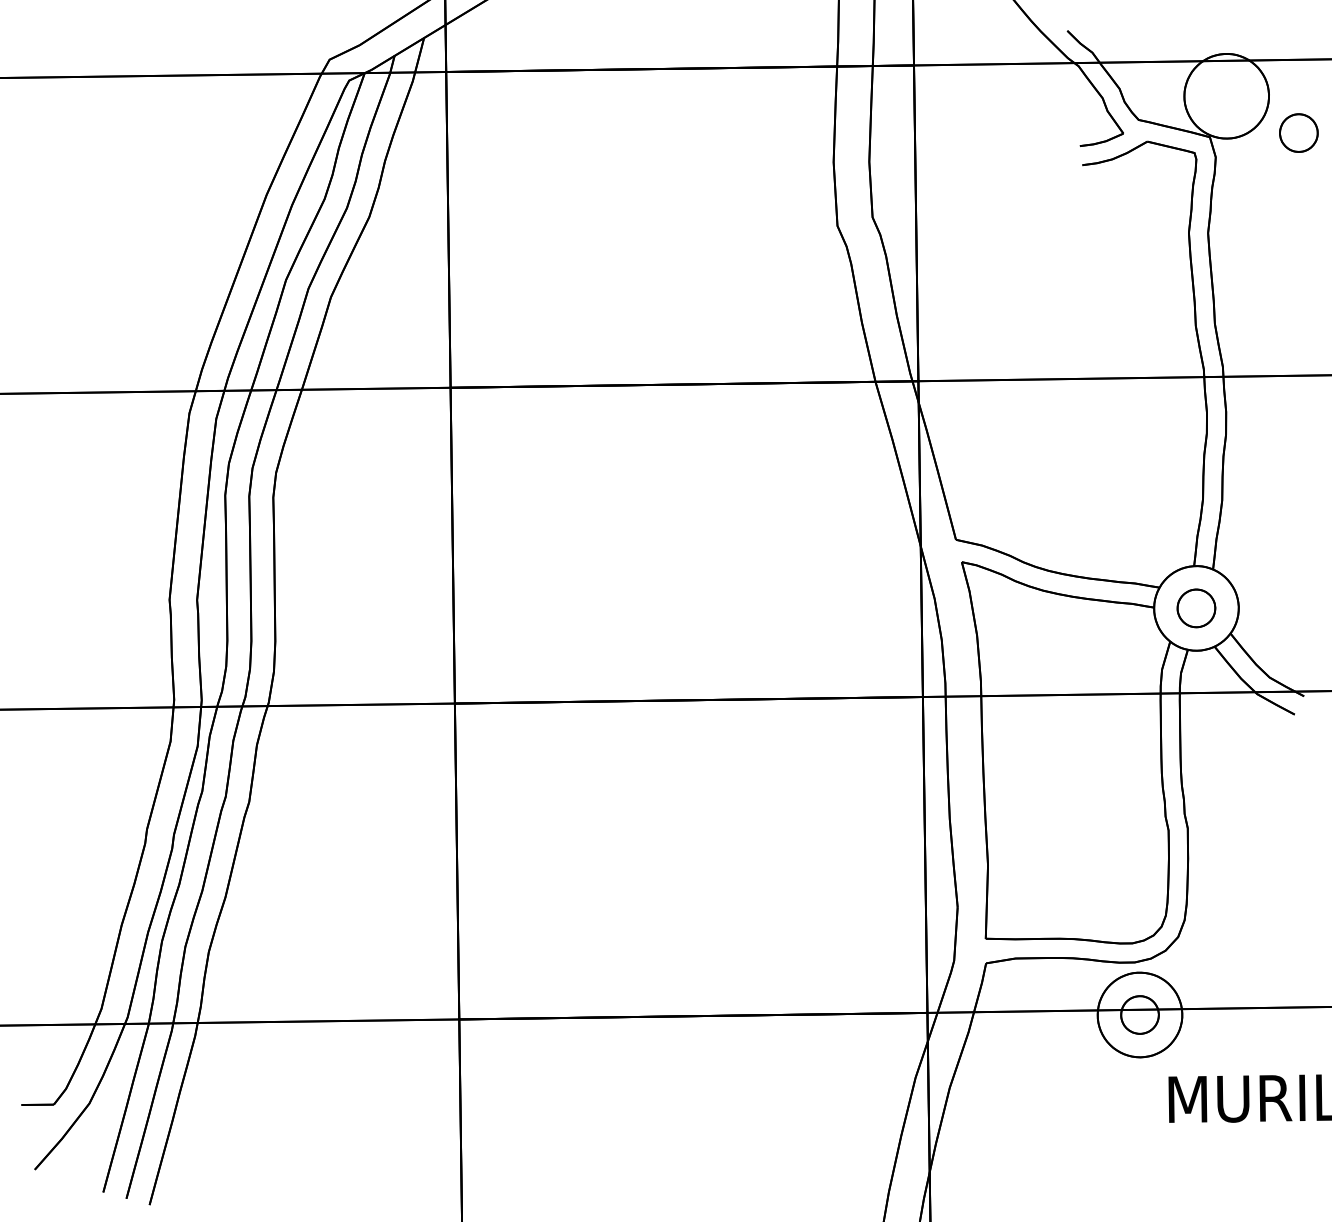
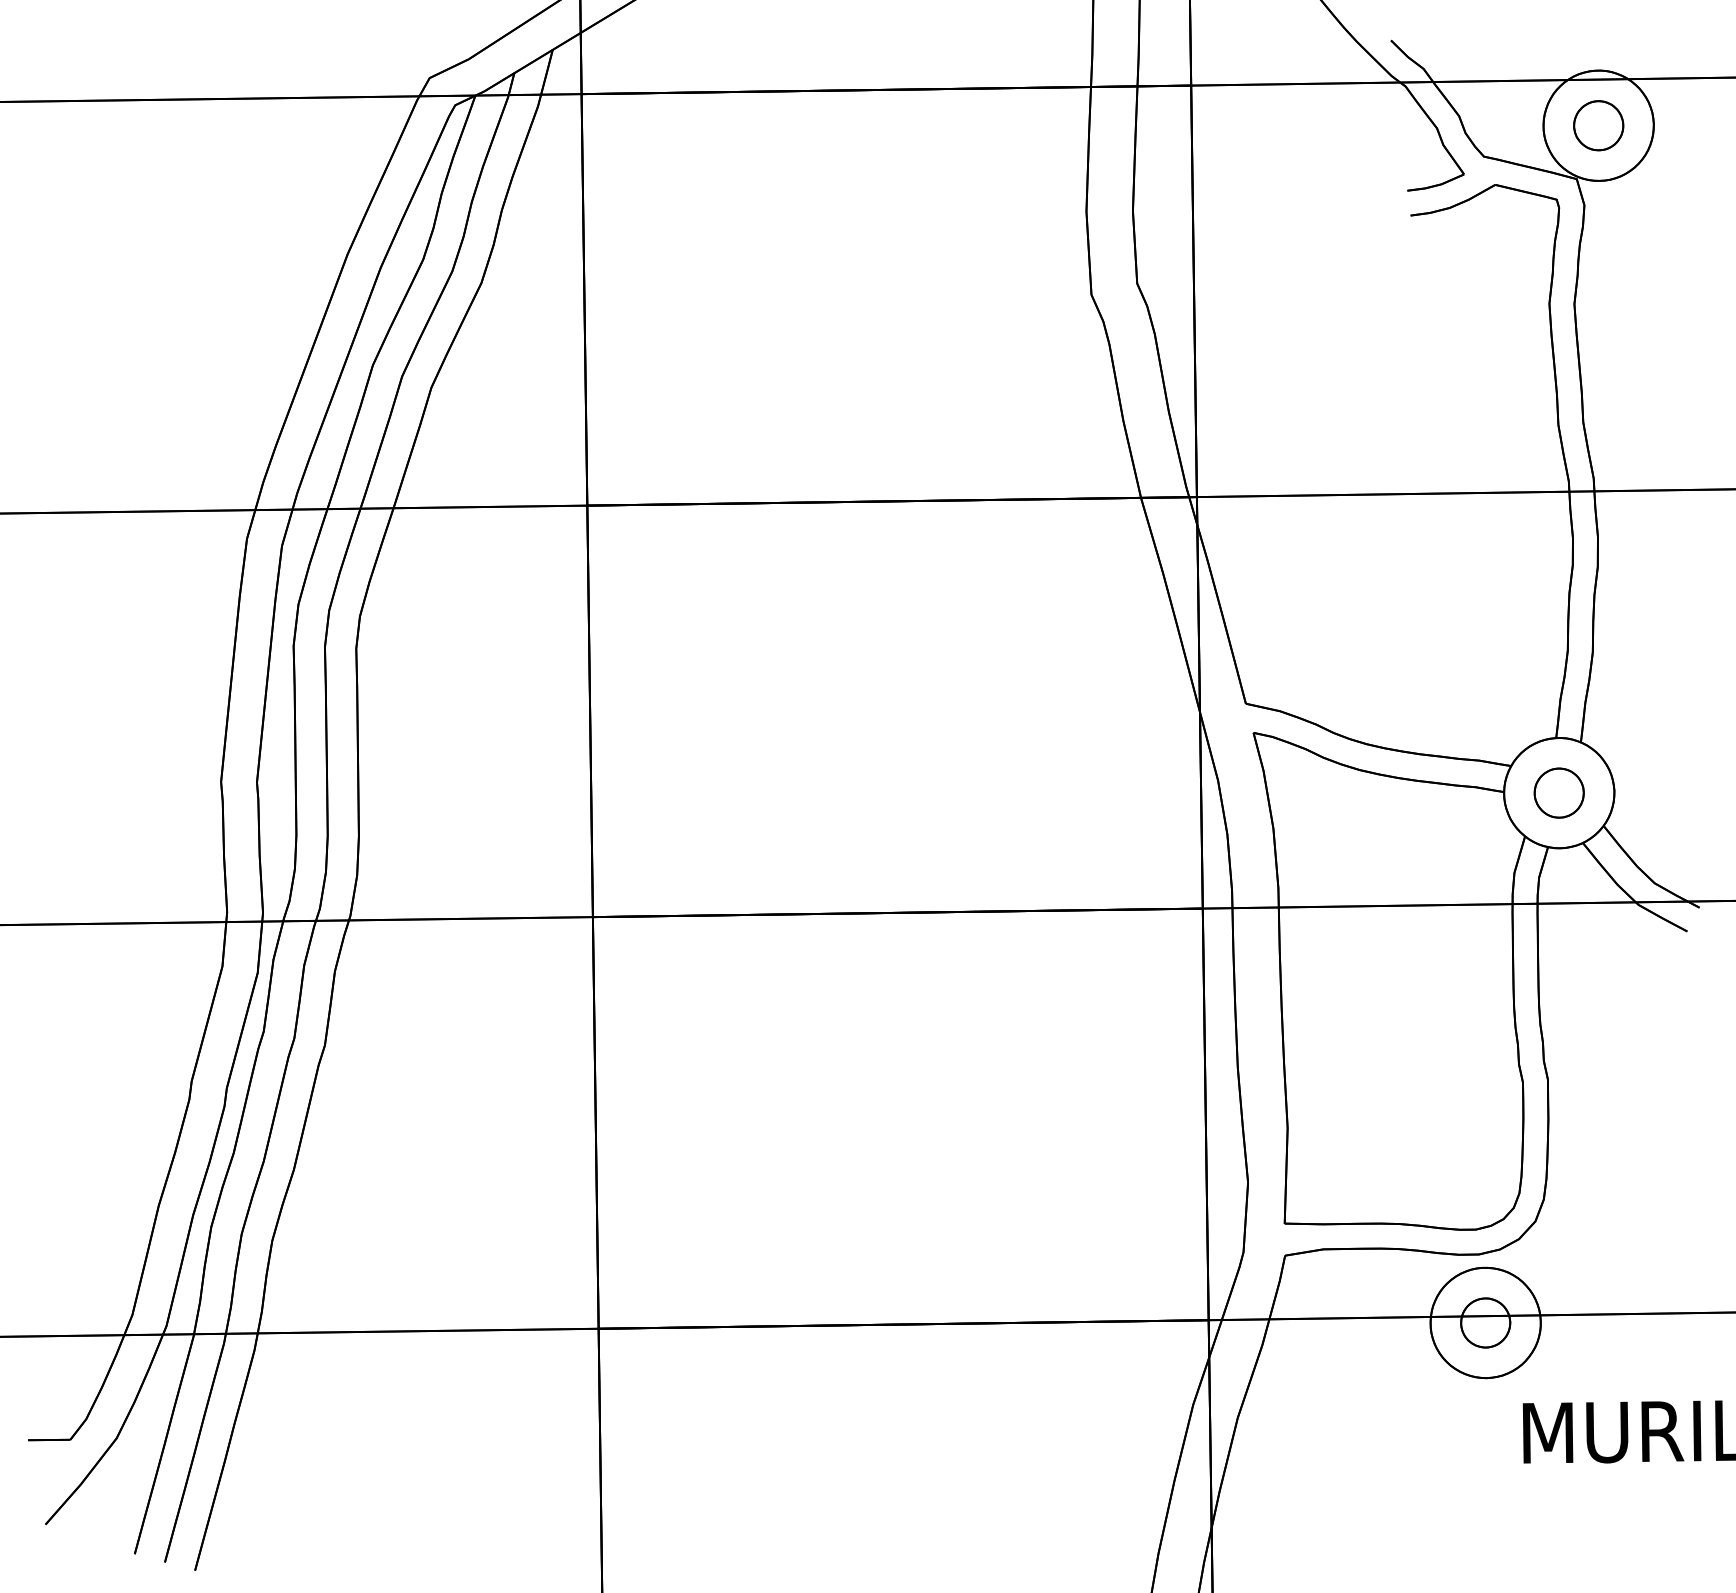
part: (1298, 132) -> (1598, 125), moved

